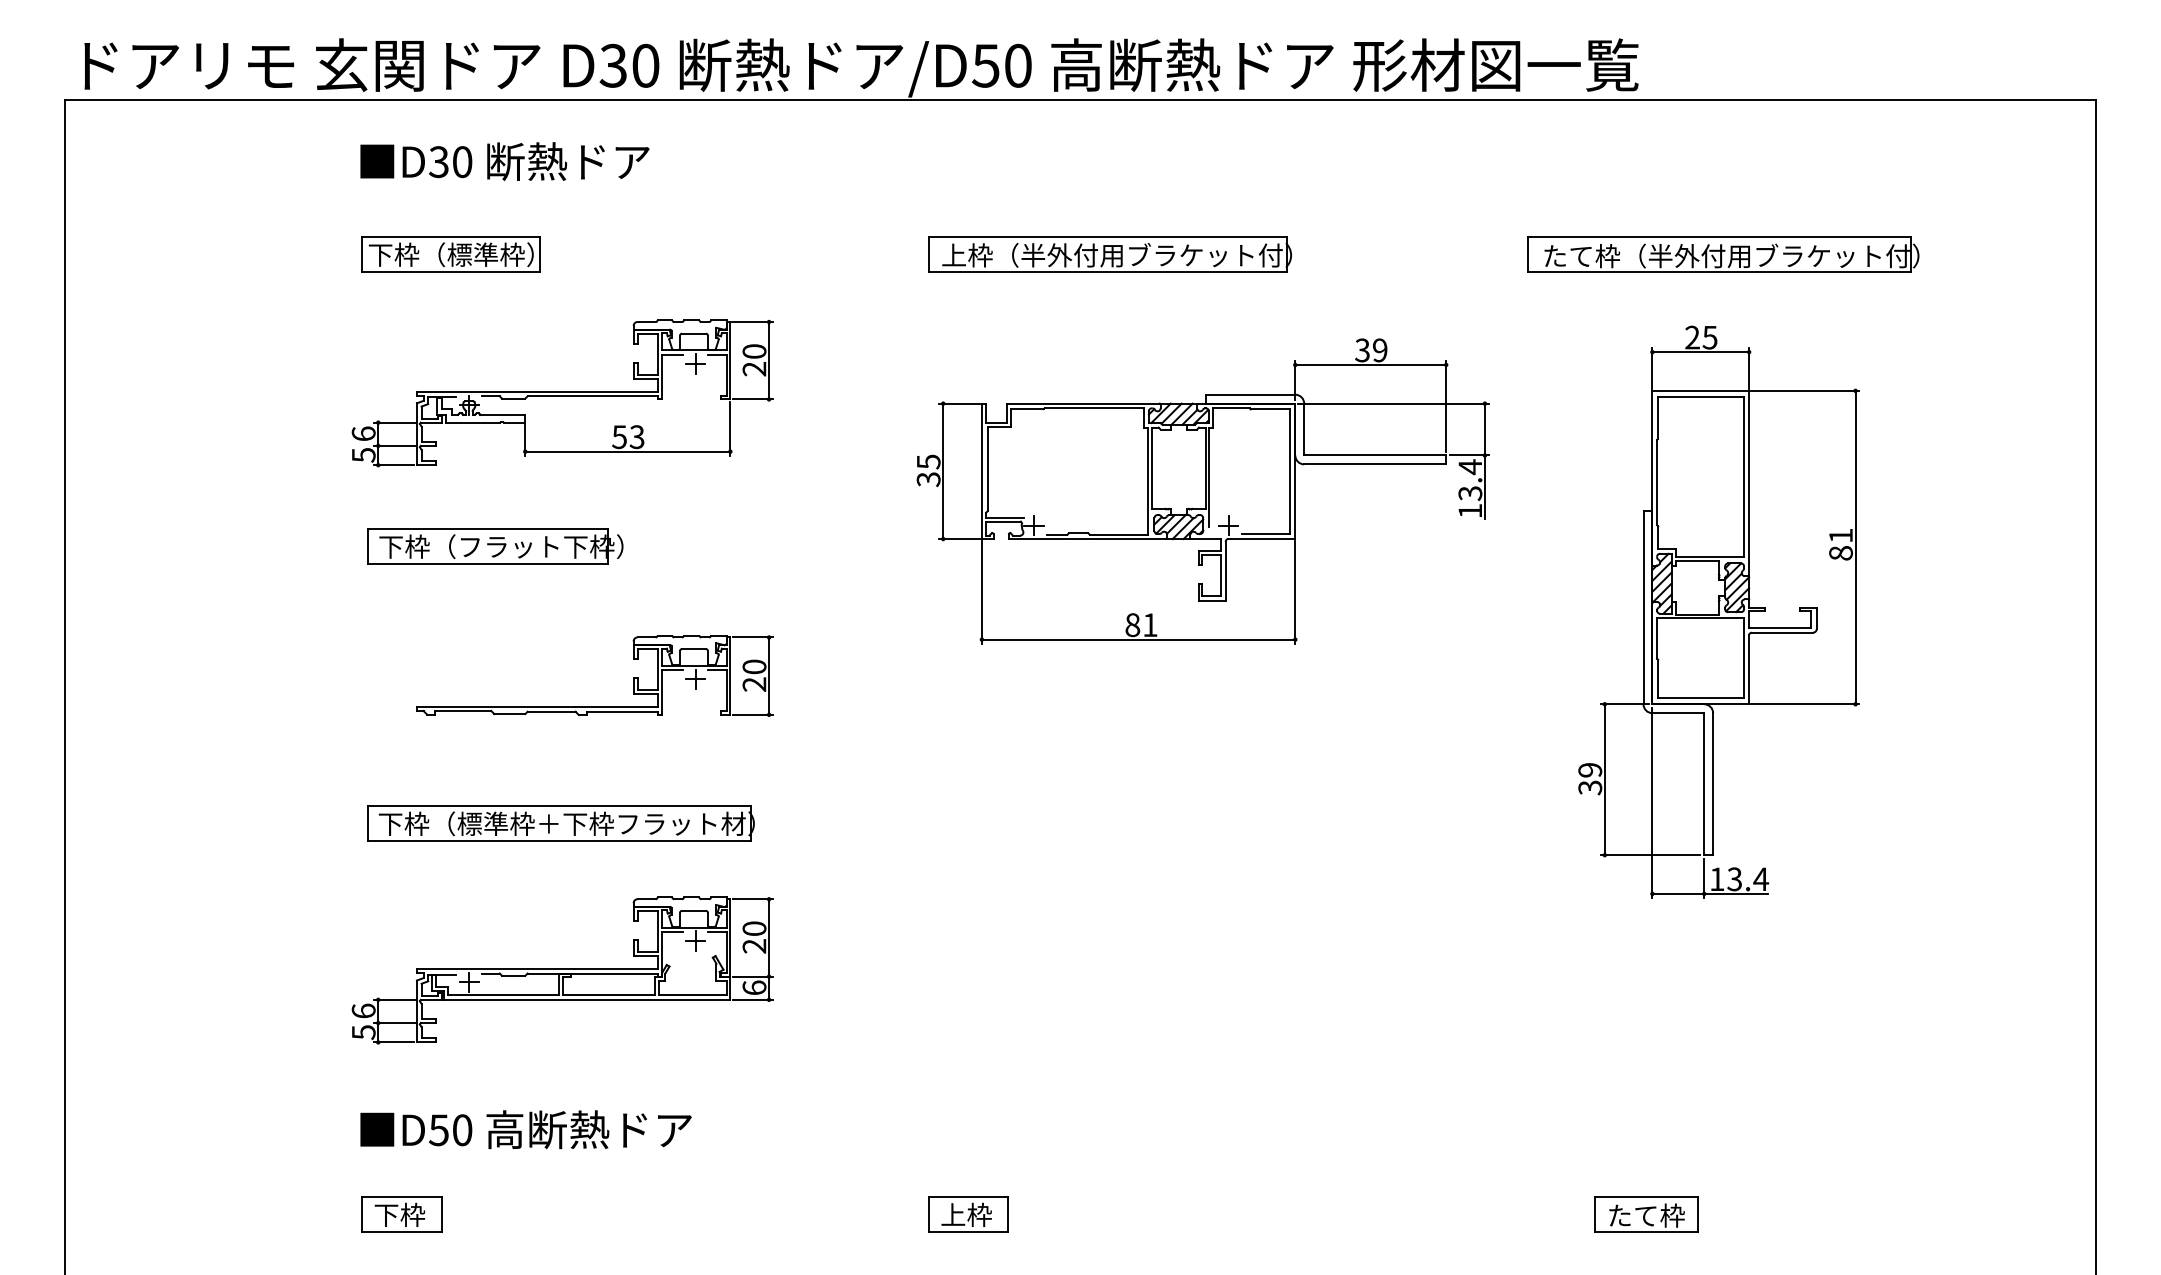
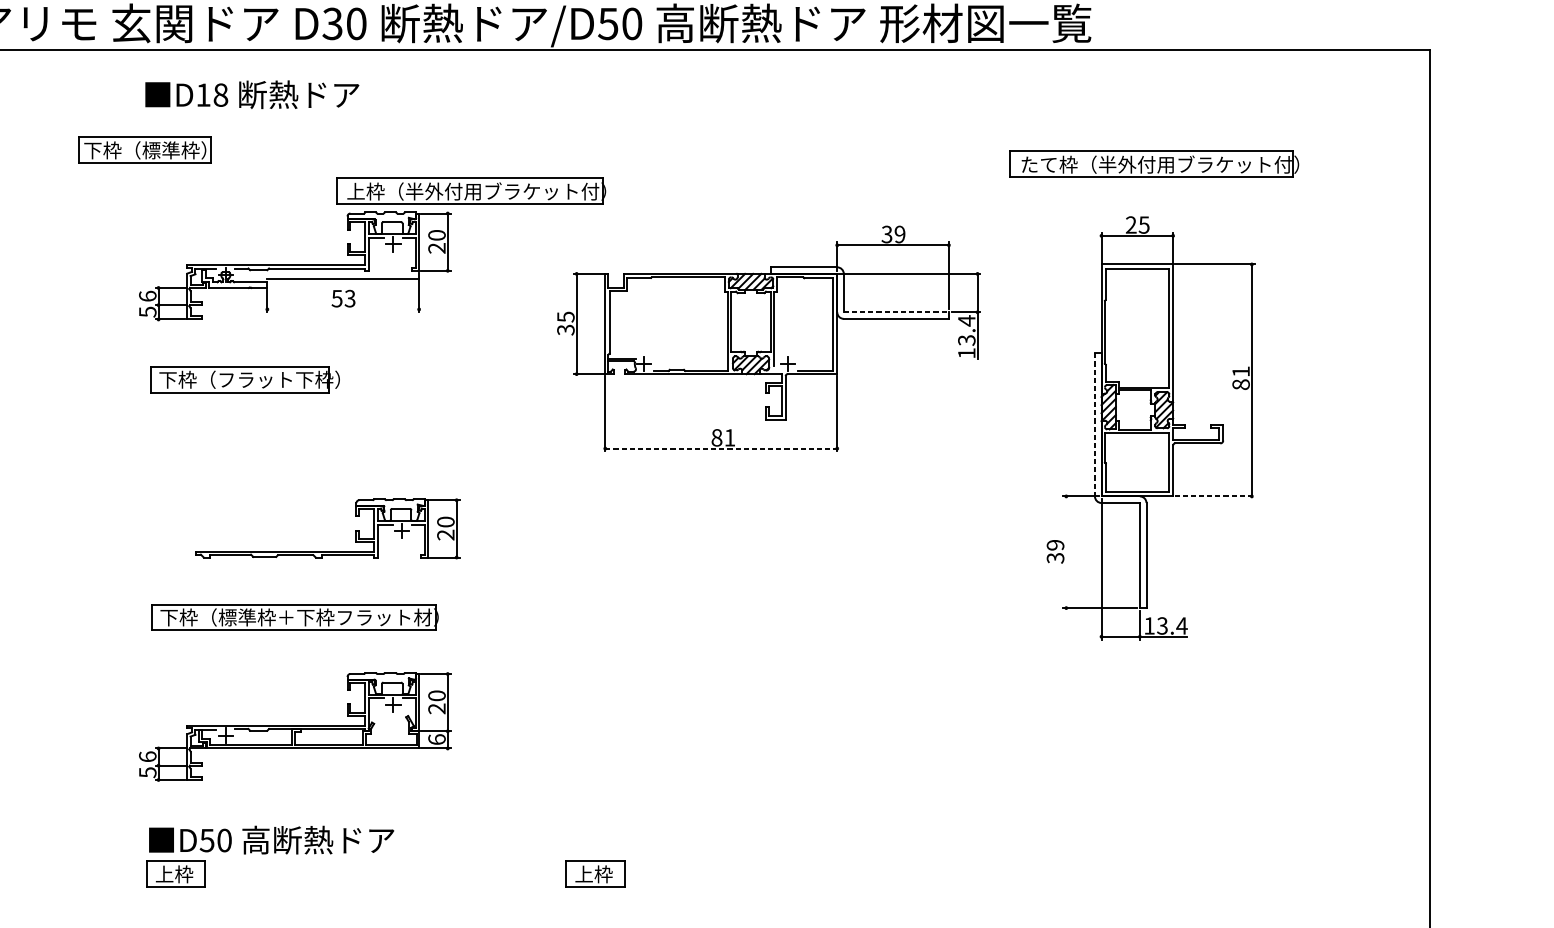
text: (450, 162) -> (212, 95), D30 -> D18
part: (450, 254) -> (144, 150), moved
part: (1109, 254) -> (471, 190), moved
line: (627, 451) -> (343, 278), moved
line: (1375, 455) -> (896, 312), solid -> dashed
line: (1643, 607) -> (1094, 424), solid -> dashed
line: (1138, 639) -> (721, 448), solid -> dashed
line: (1805, 704) -> (1214, 496), solid -> dashed
part: (594, 706) -> (327, 551), moved
line: (1604, 779) -> (1066, 552), removed
part: (560, 823) -> (294, 617), moved
part: (562, 970) -> (294, 726), moved
text: (525, 1129) -> (271, 839), moved
text: (386, 1214) -> (164, 874), 下枠 -> 上枠
part: (1646, 1214) -> (1097, 874), removed

